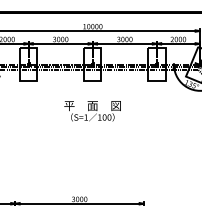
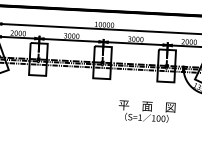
text: (92, 111) -> (146, 111), moved

